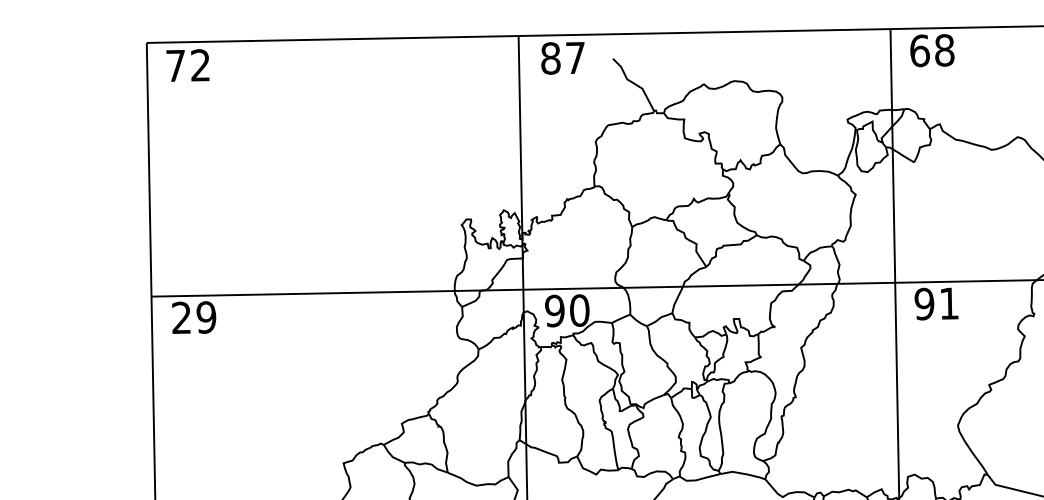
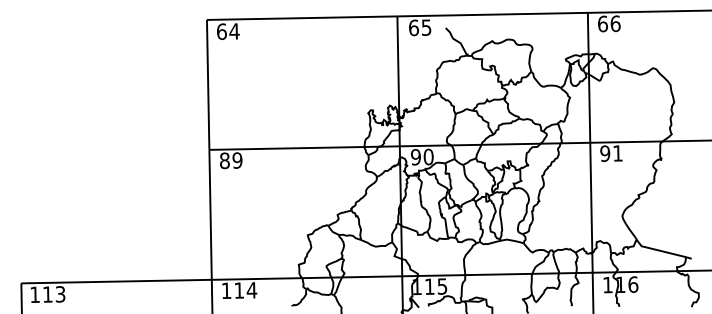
text: (944, 49) -> (615, 23), 68 -> 66
text: (563, 57) -> (420, 27), 87 -> 65
text: (188, 65) -> (228, 31), 72 -> 64
text: (181, 317) -> (224, 160), 29 -> 89

